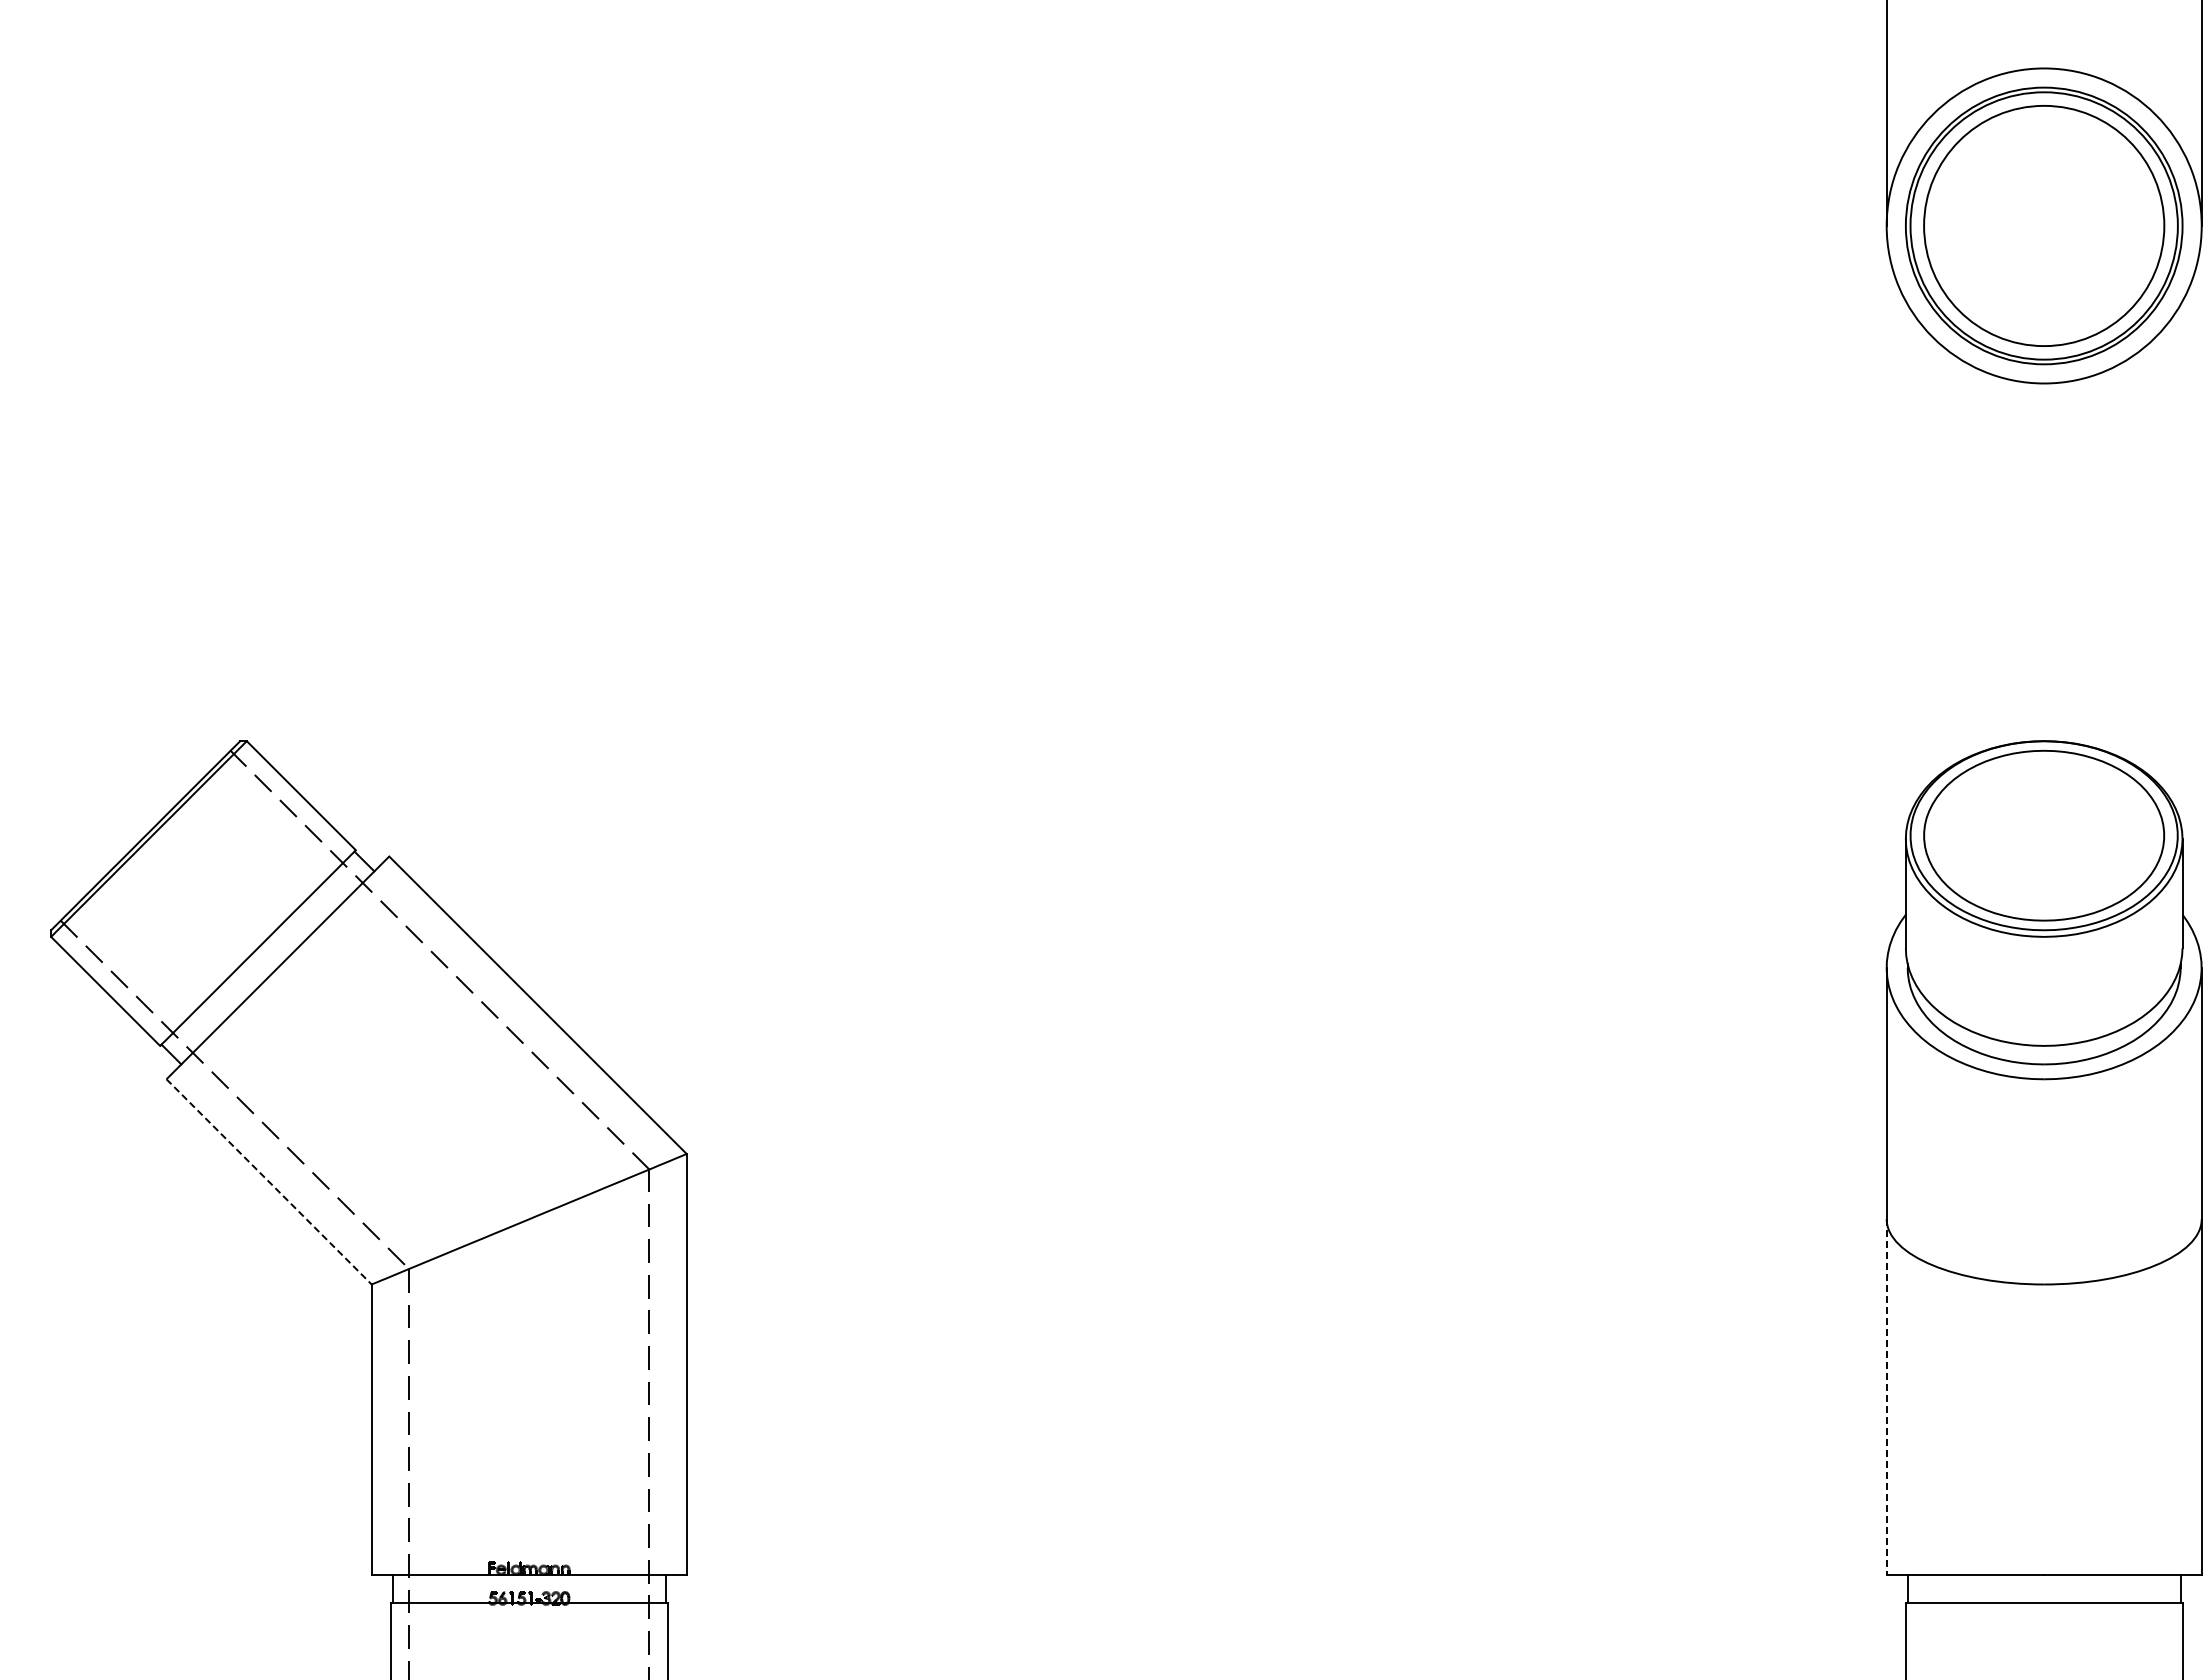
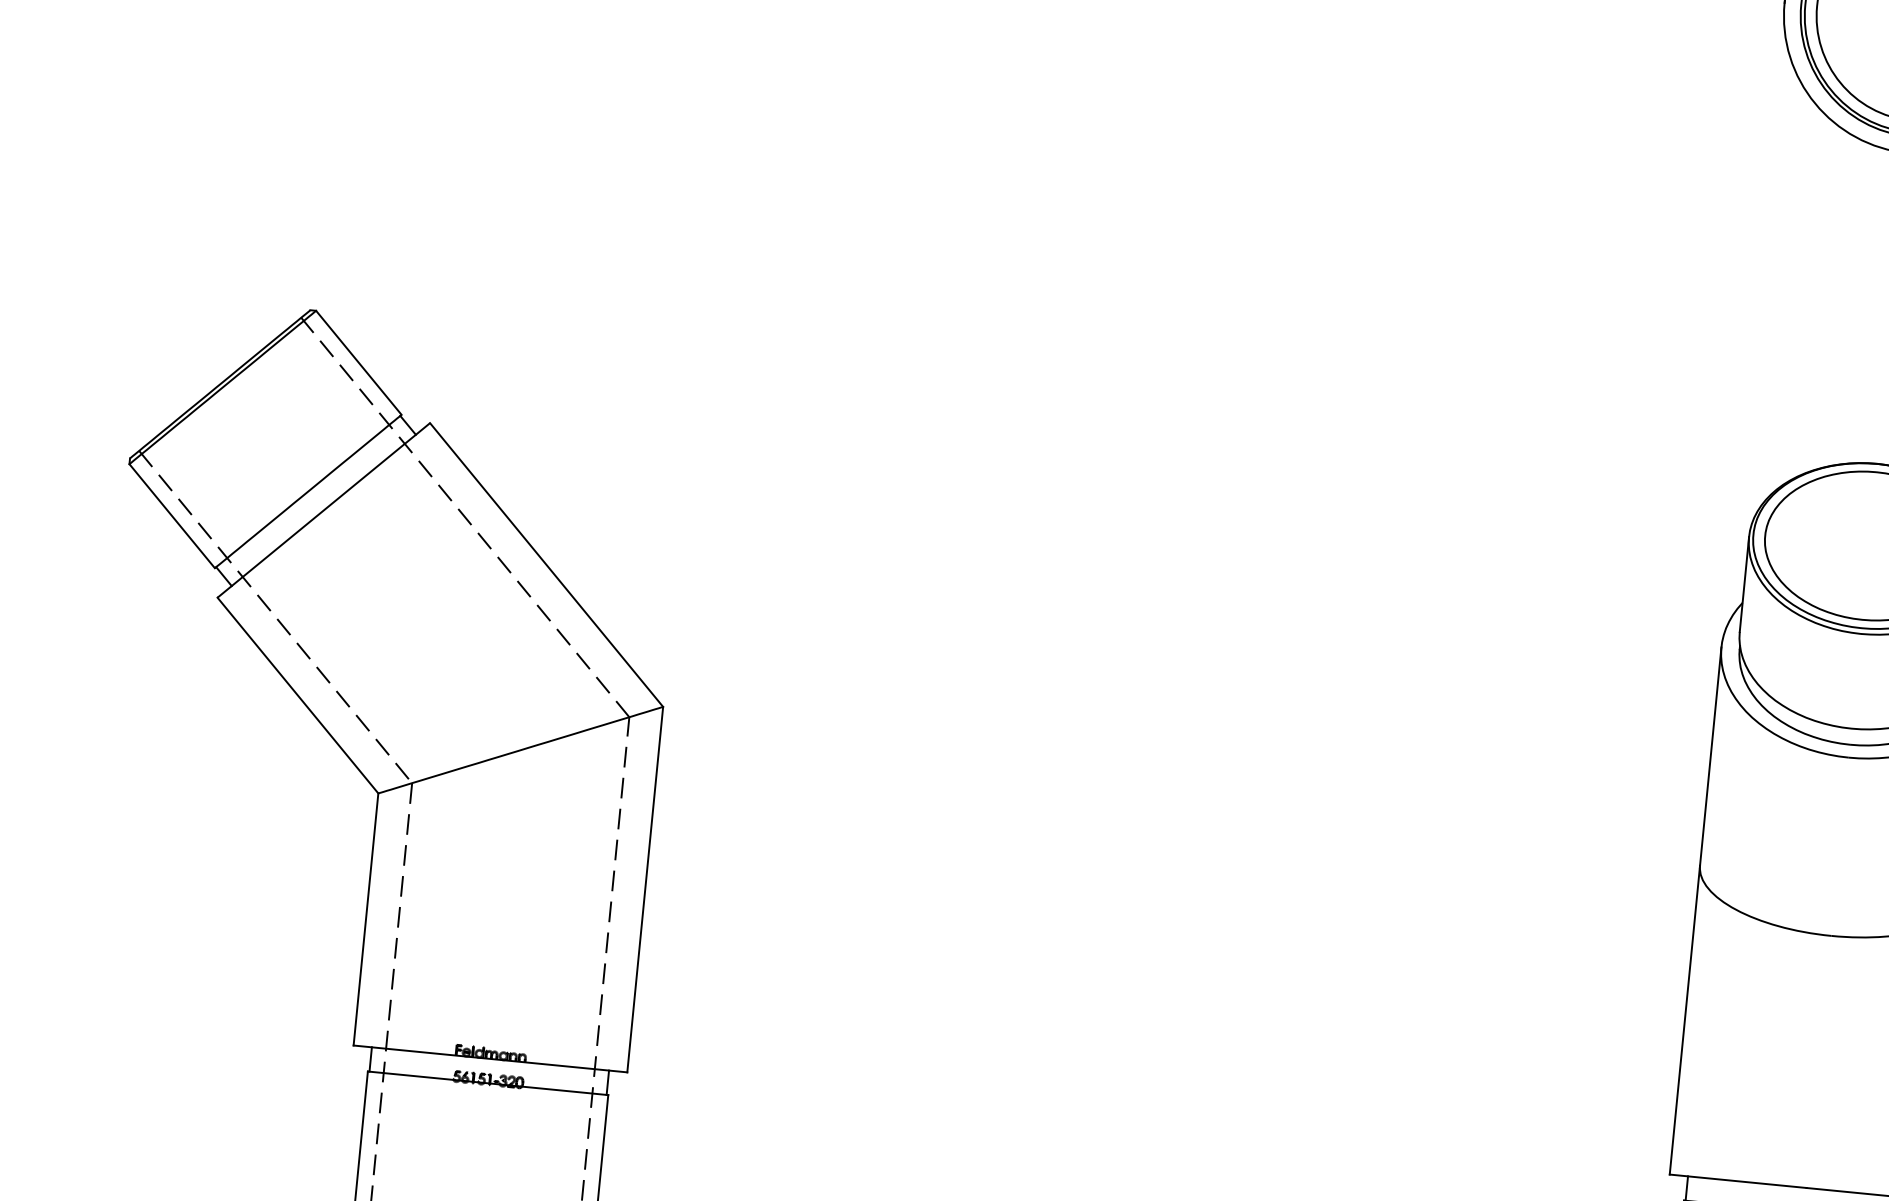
line: (269, 1182) -> (298, 696), dashed -> solid
line: (1886, 1396) -> (1684, 1019), dashed -> solid

